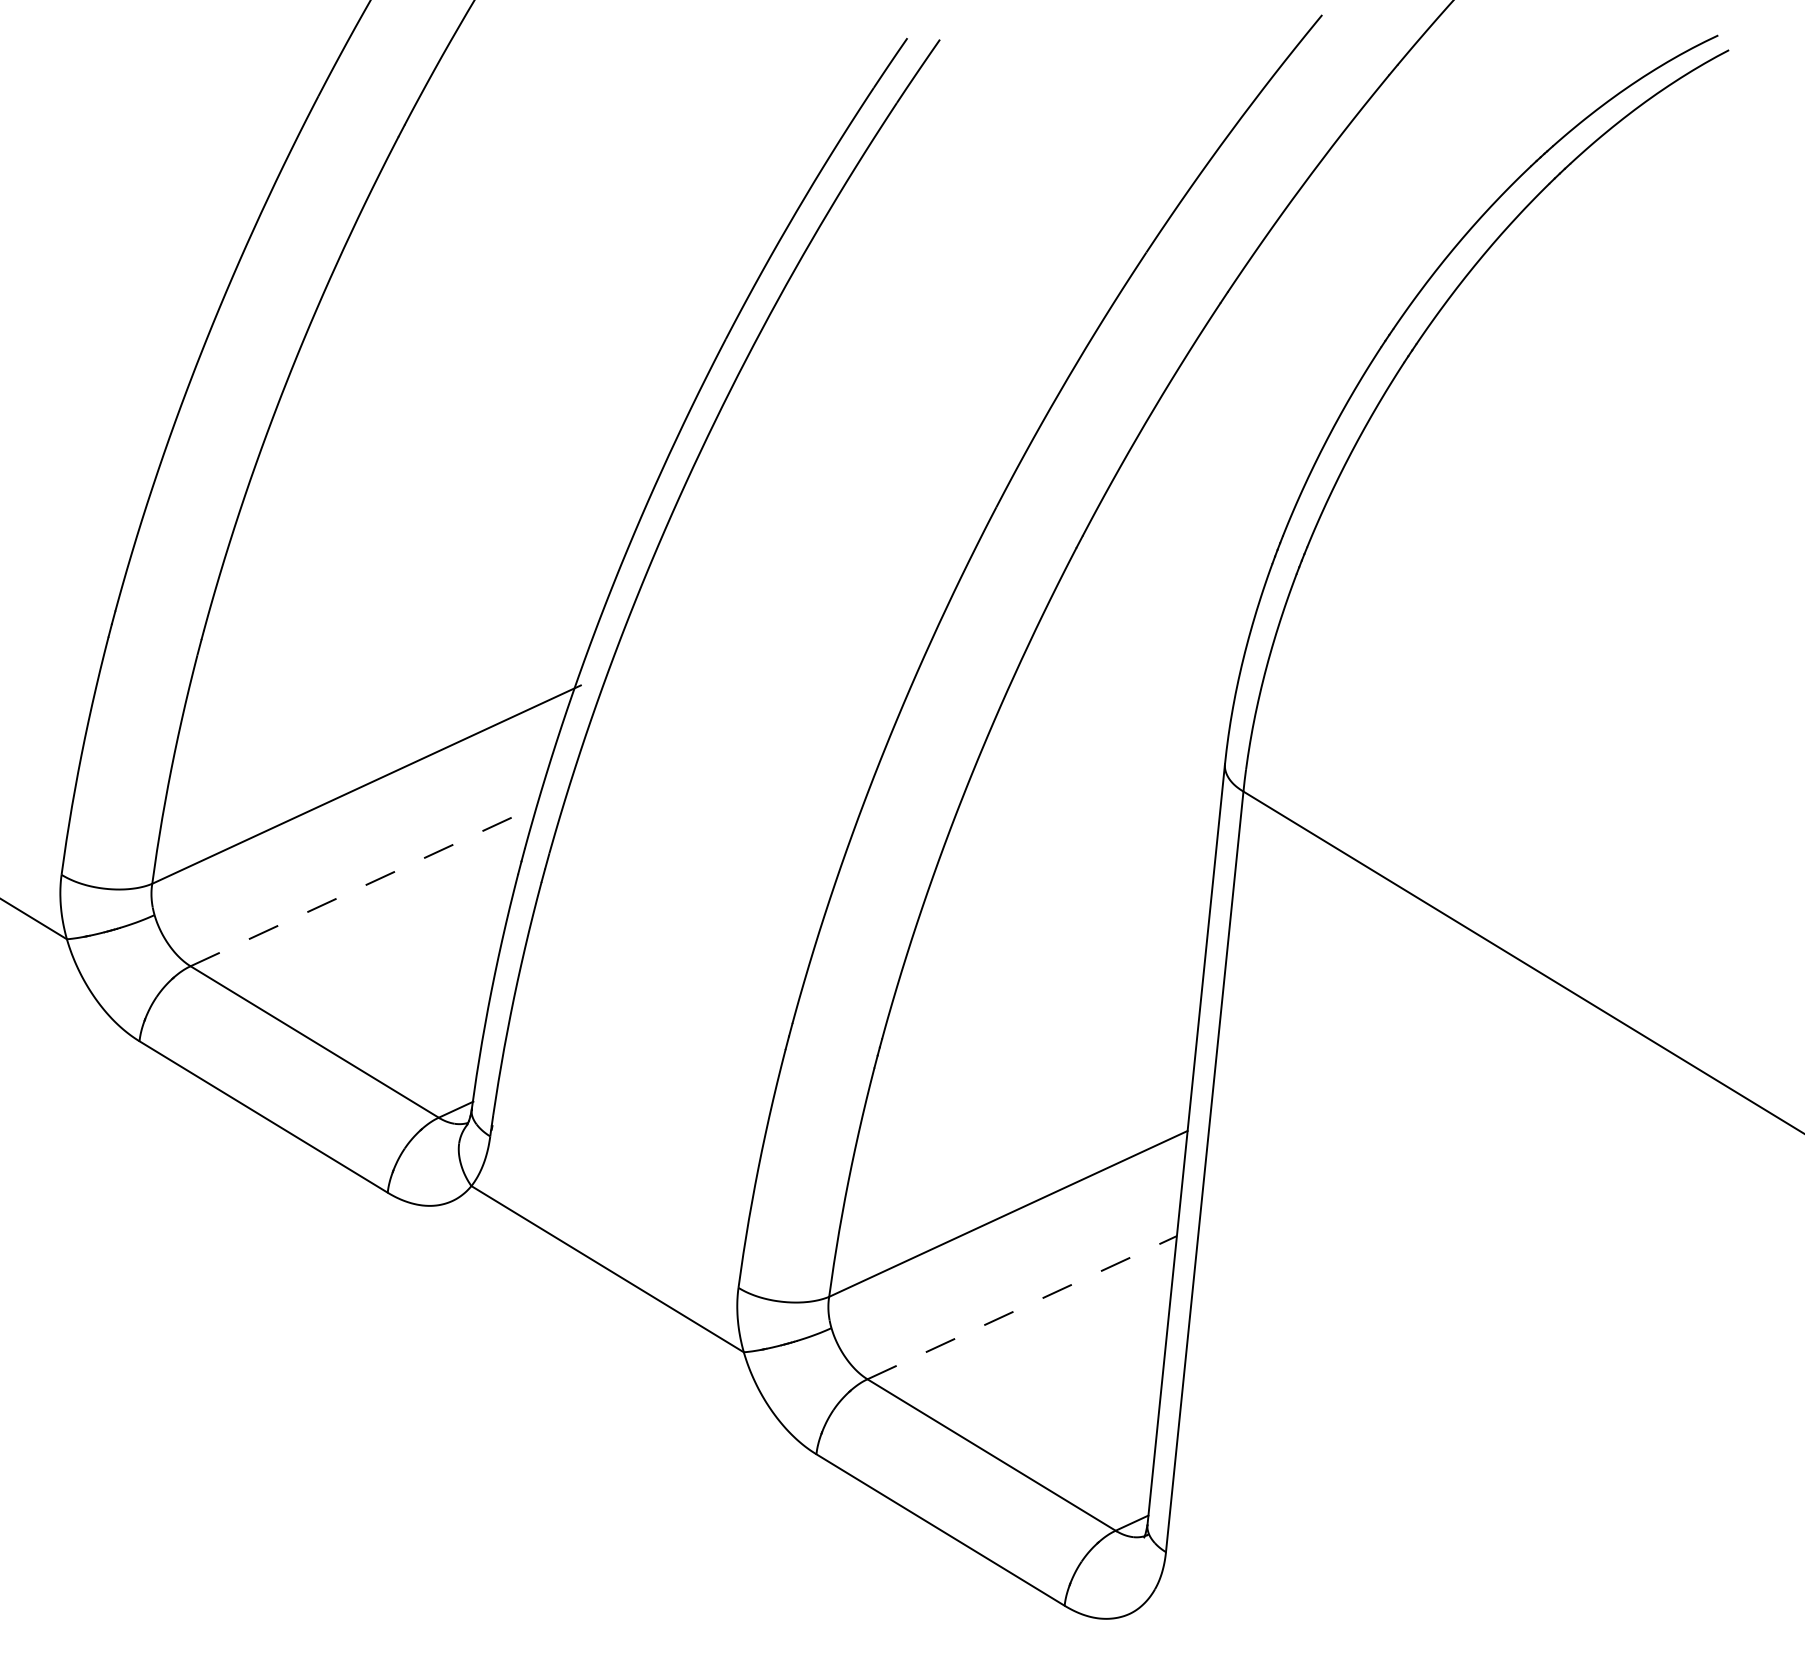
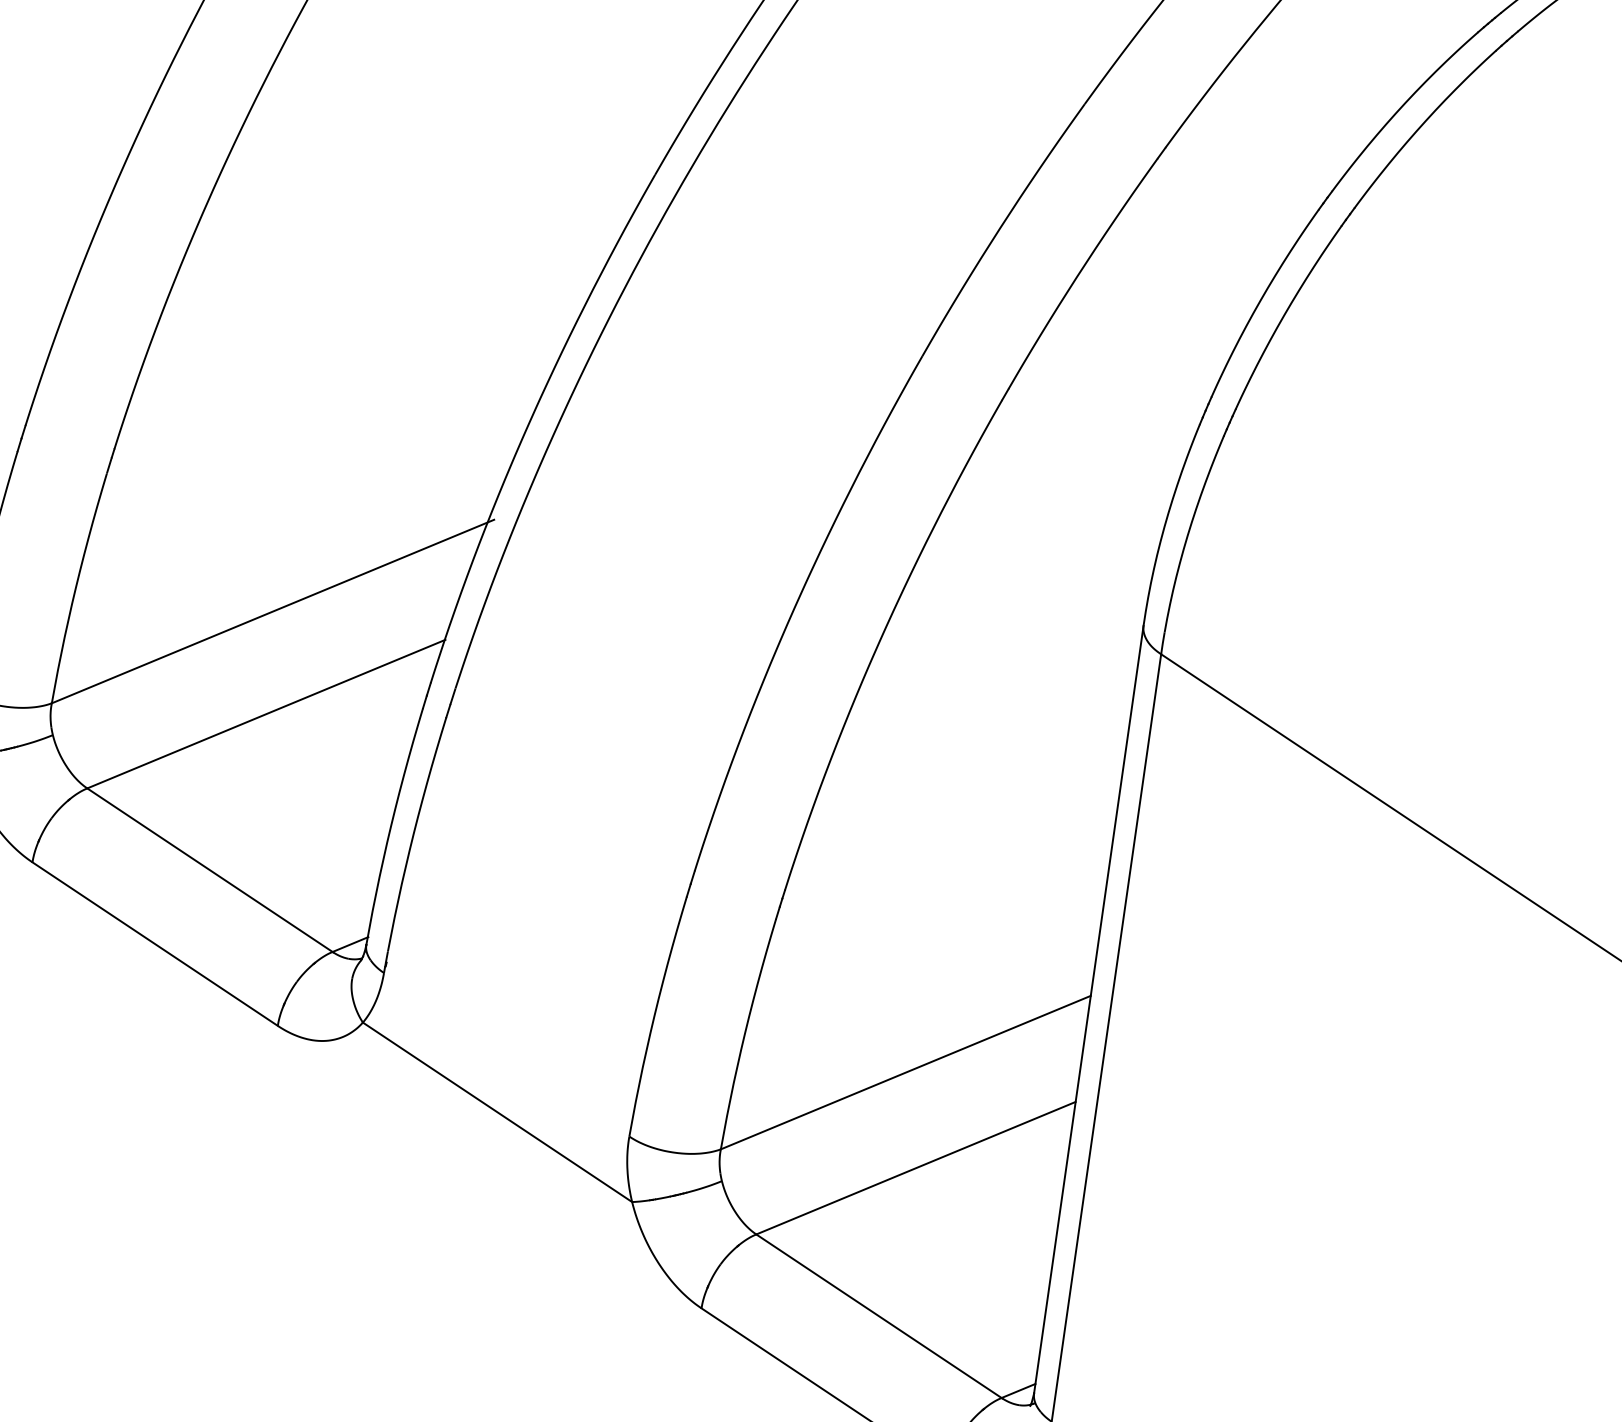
line: (364, 885) -> (266, 713), dashed -> solid
line: (1022, 1307) -> (916, 1168), dashed -> solid

